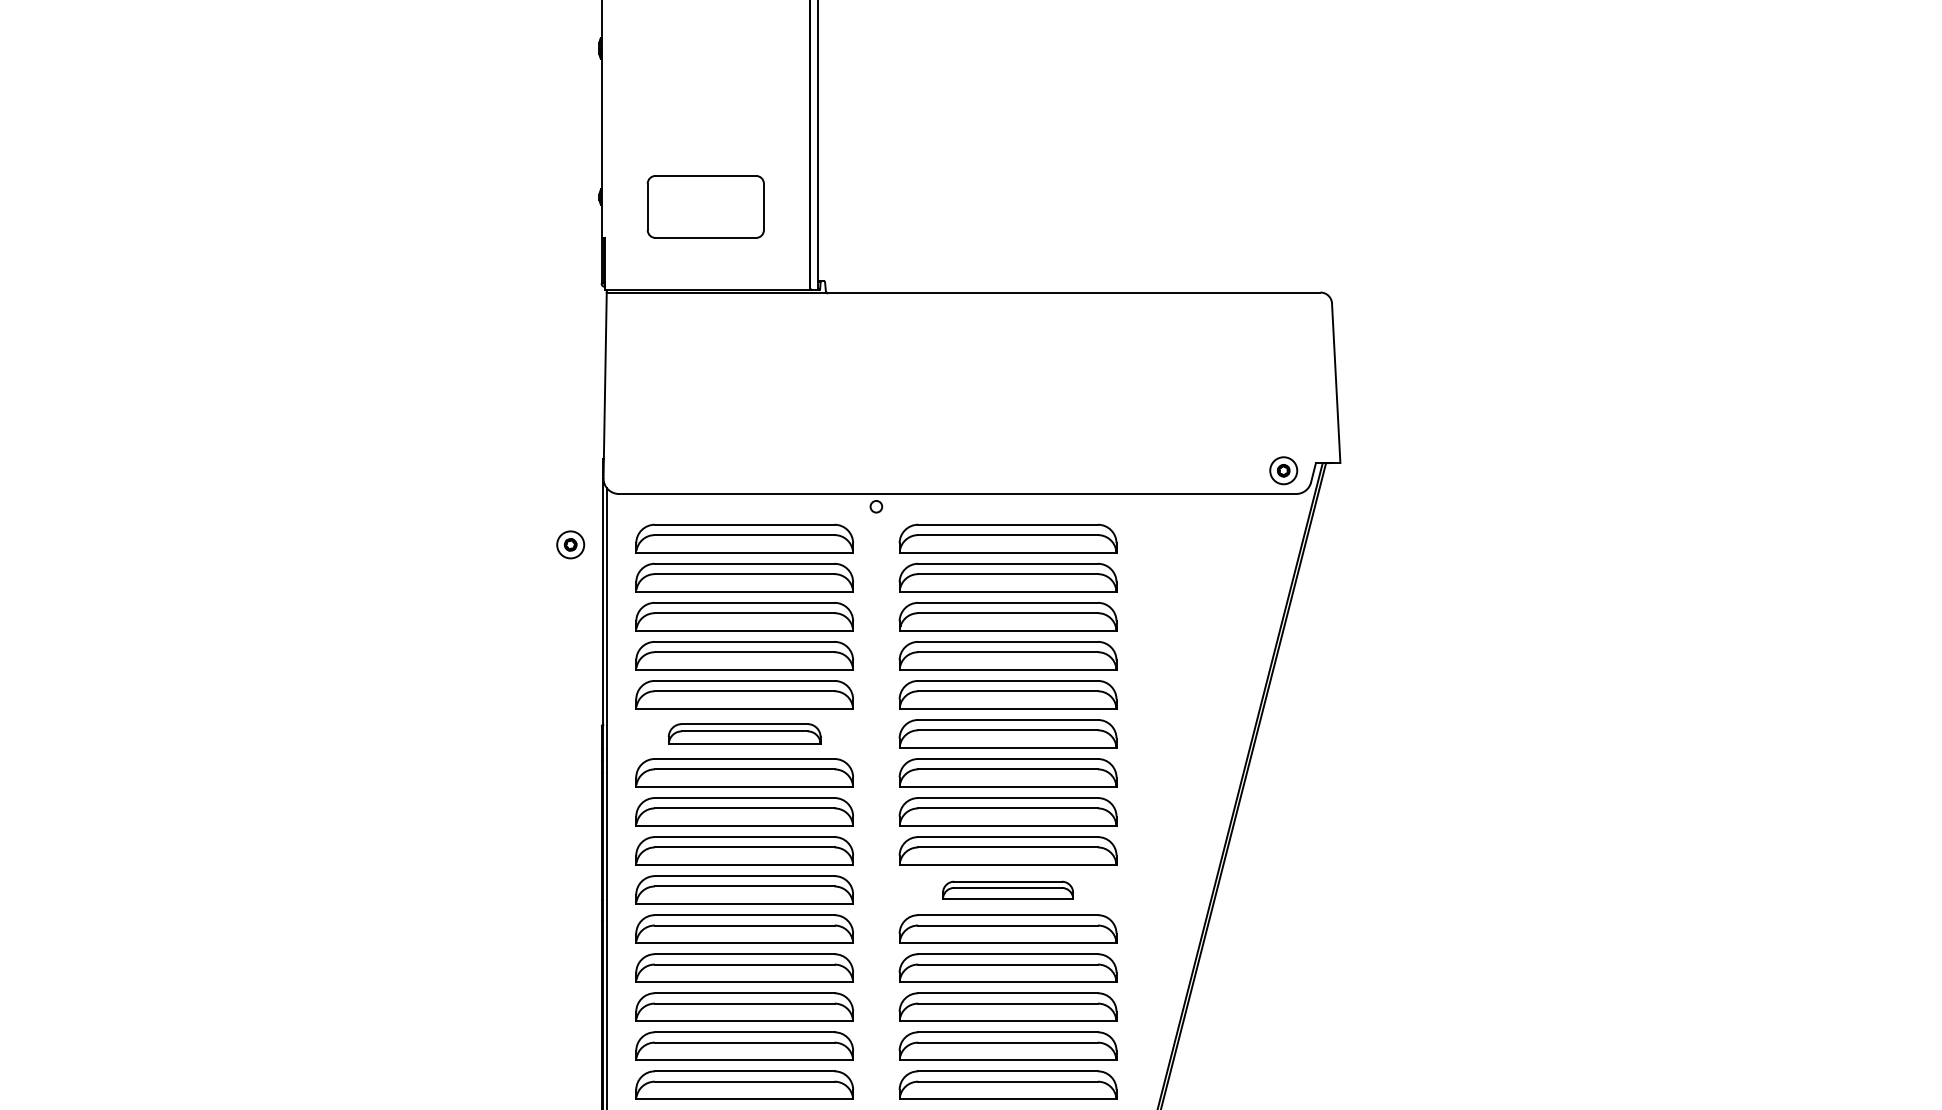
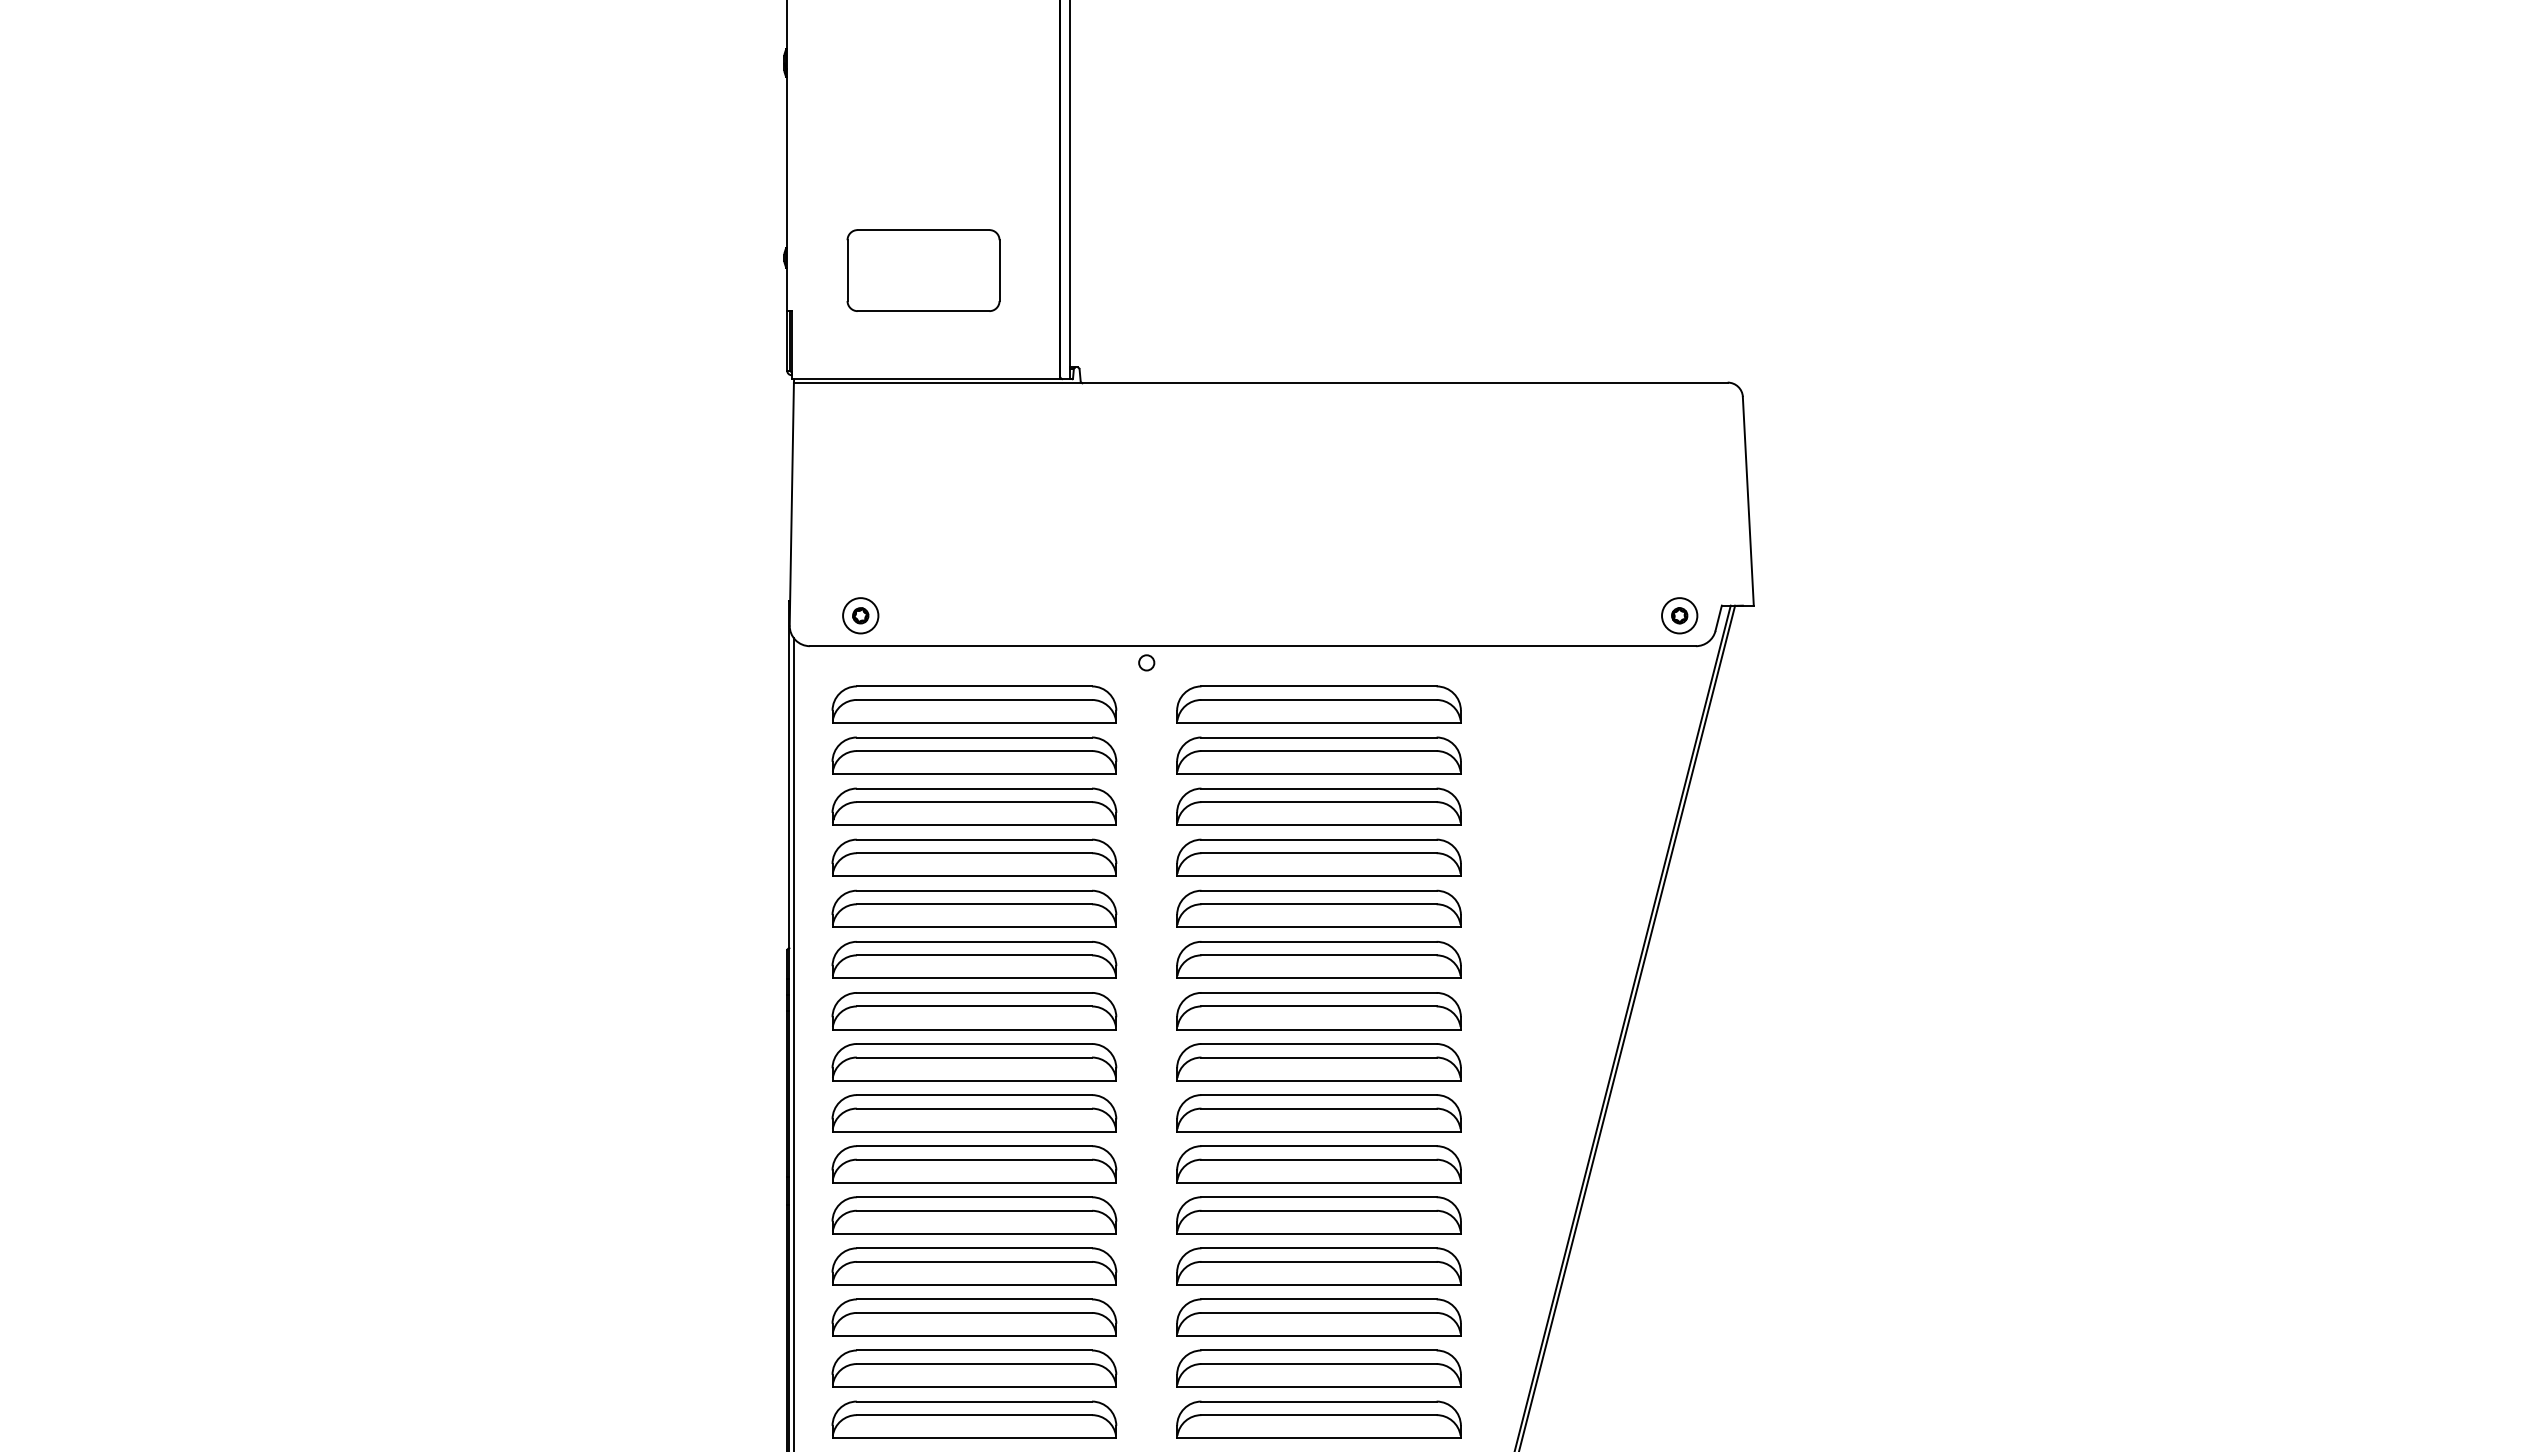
part: (570, 544) -> (860, 615), moved
part: (744, 733) -> (974, 959), size x1.43
part: (1007, 890) -> (1318, 1164), size x1.67

